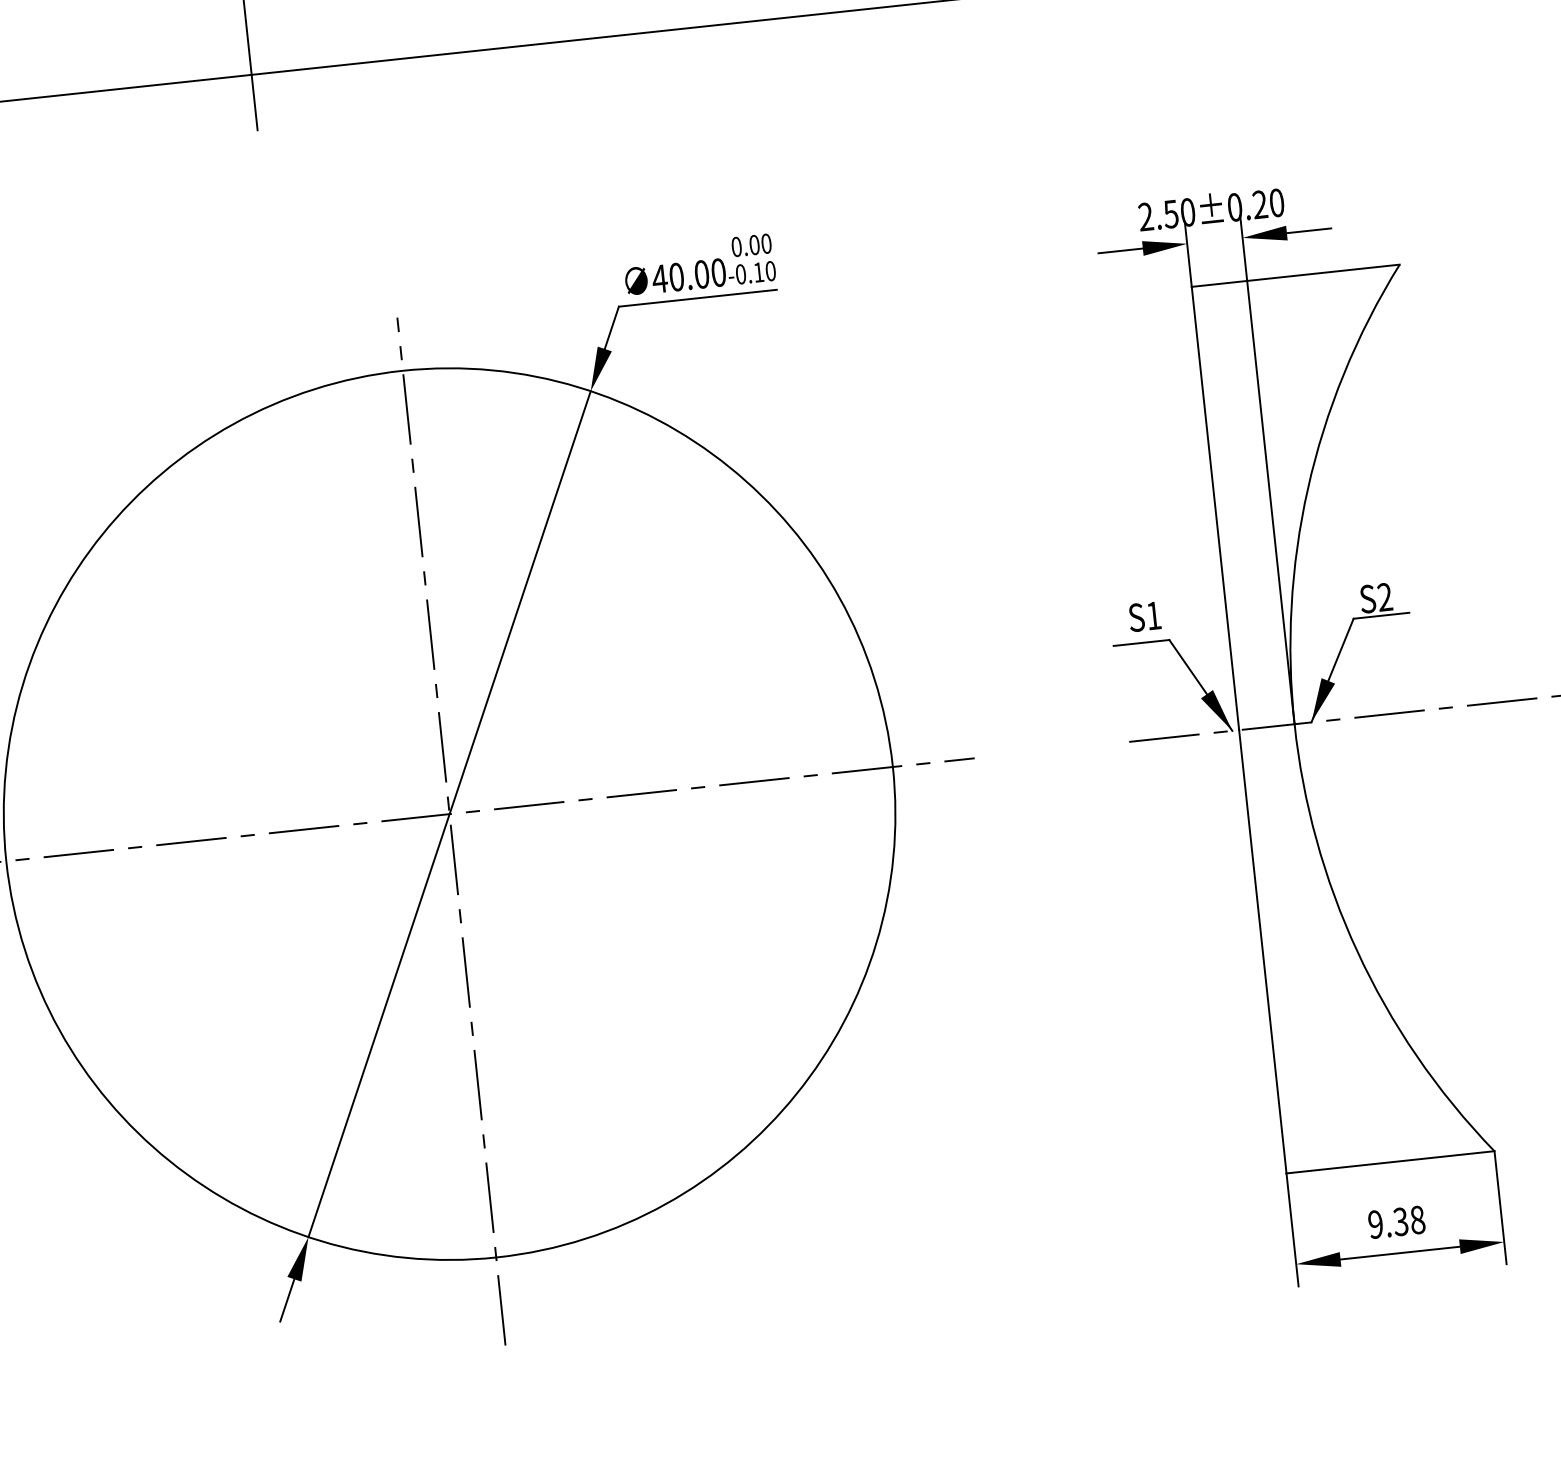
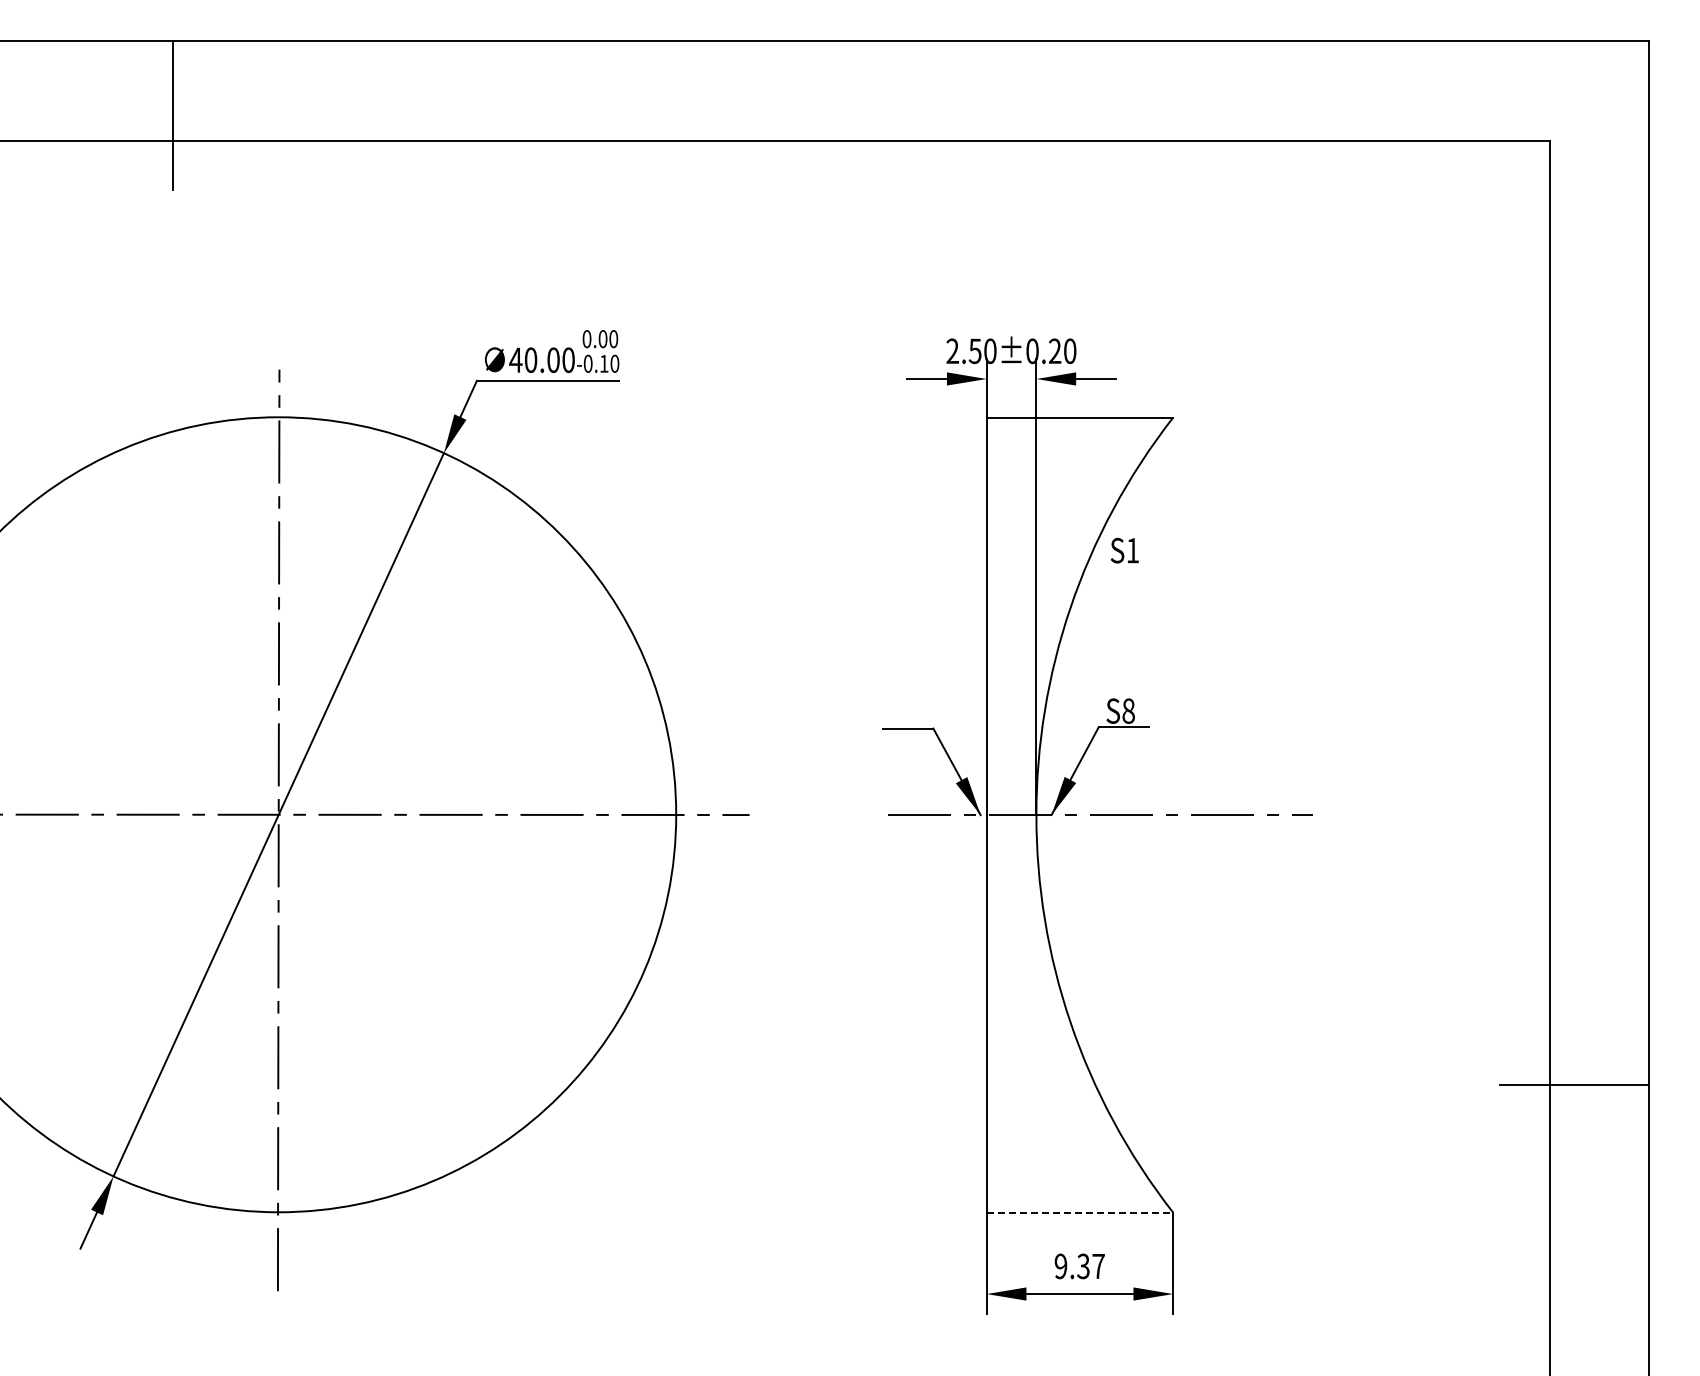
text: (1384, 596) -> (1128, 710), S2 -> S8
text: (1144, 616) -> (1124, 550), moved
line: (1391, 1162) -> (1080, 1212), solid -> dashed
text: (1417, 1220) -> (1098, 1266), 9.38 -> 9.37

